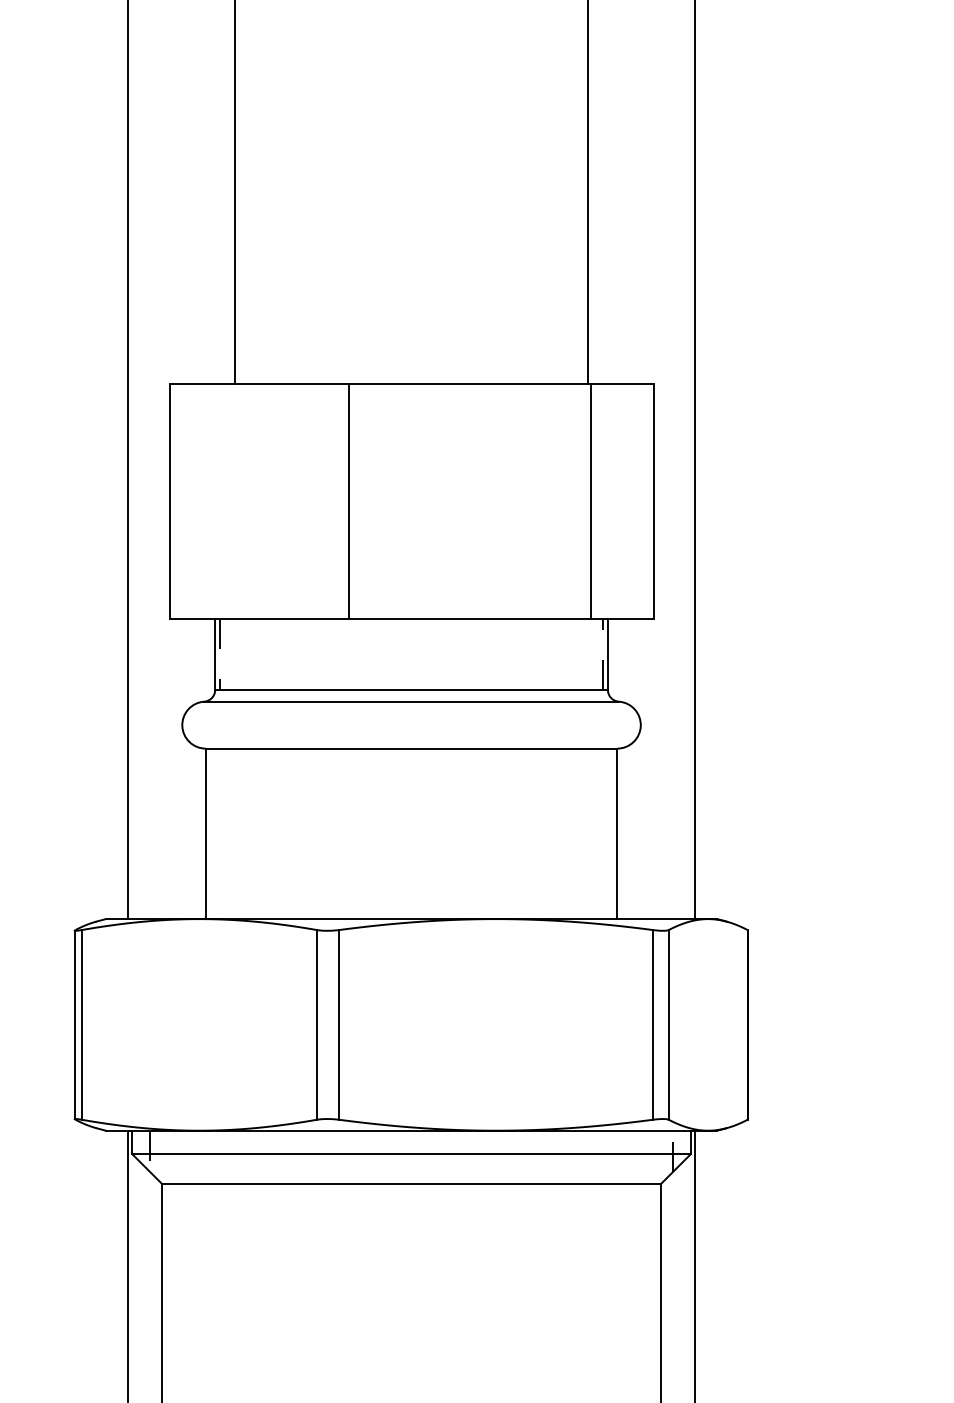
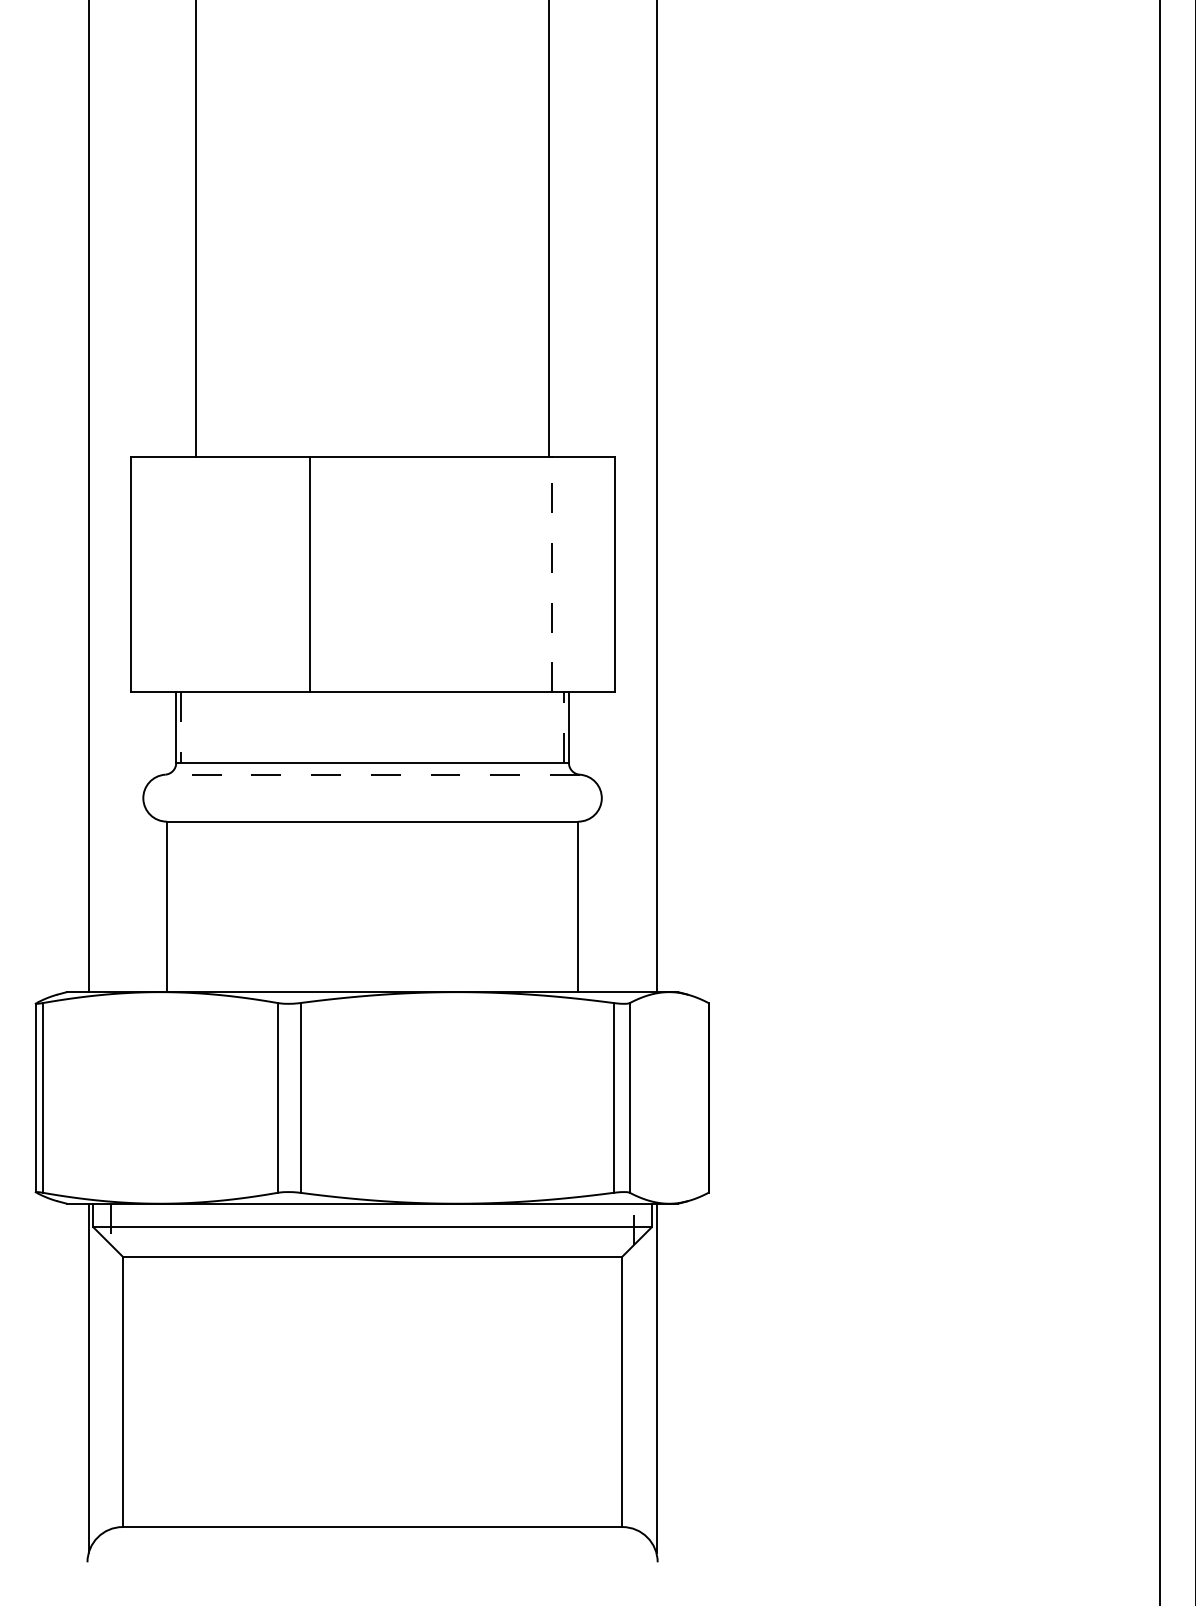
line: (590, 501) -> (551, 574), solid -> dashed
line: (411, 701) -> (372, 774), solid -> dashed

